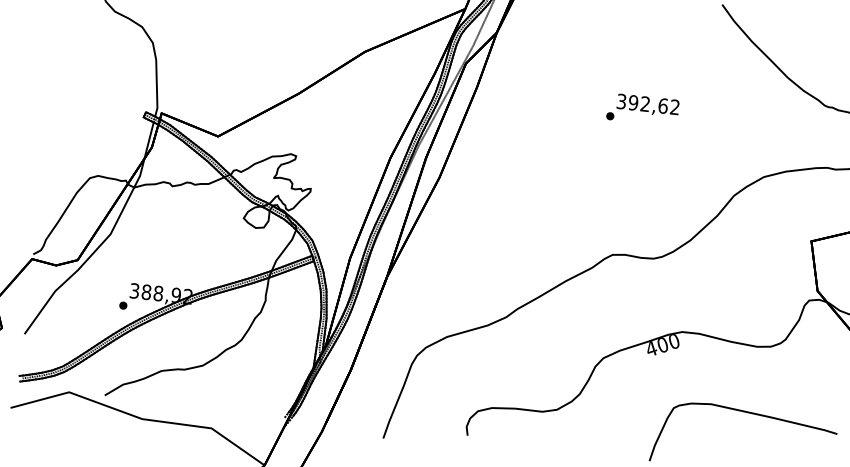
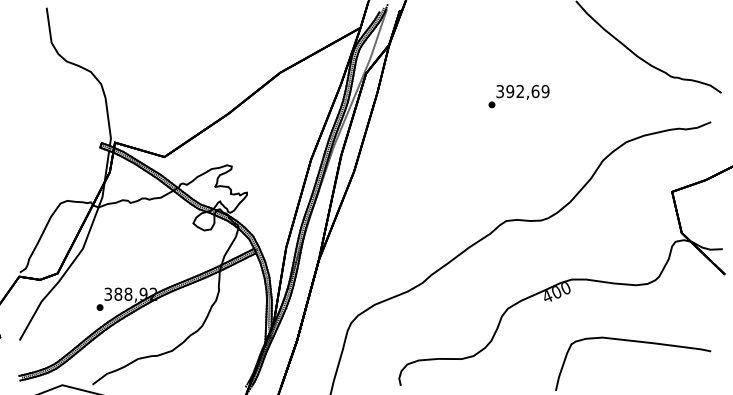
text: (674, 107) -> (545, 91), 392,62 -> 392,69

